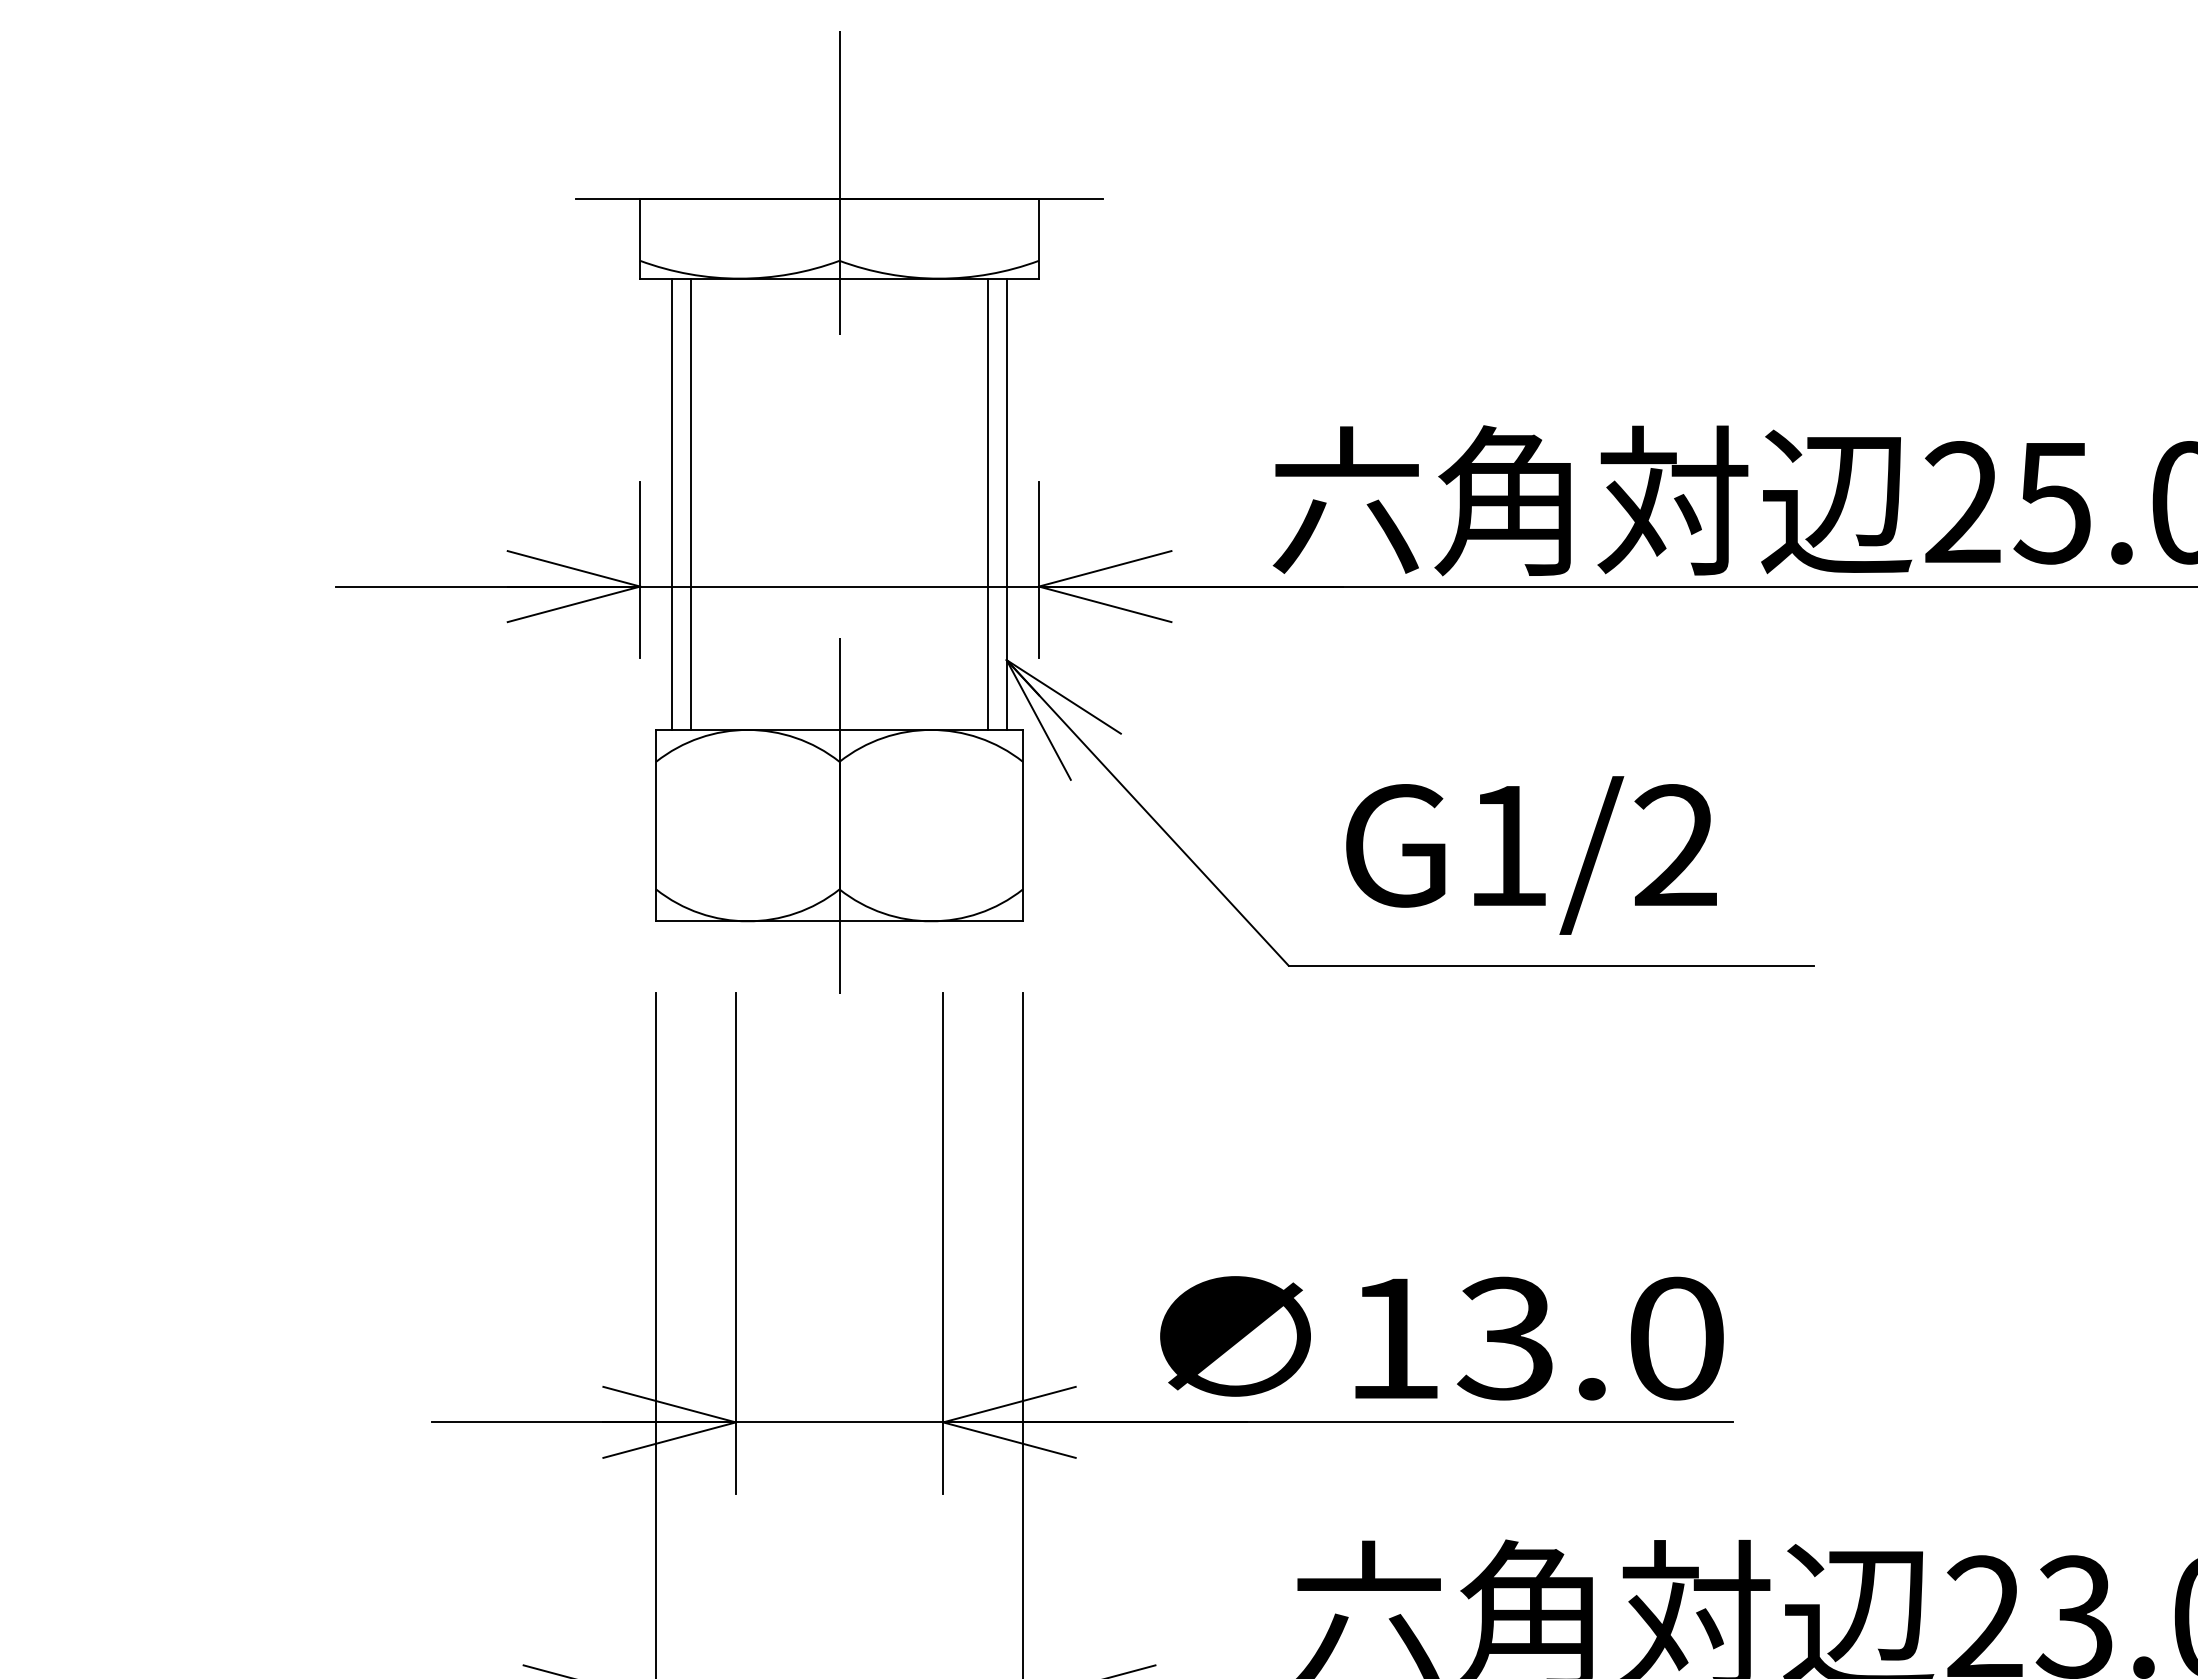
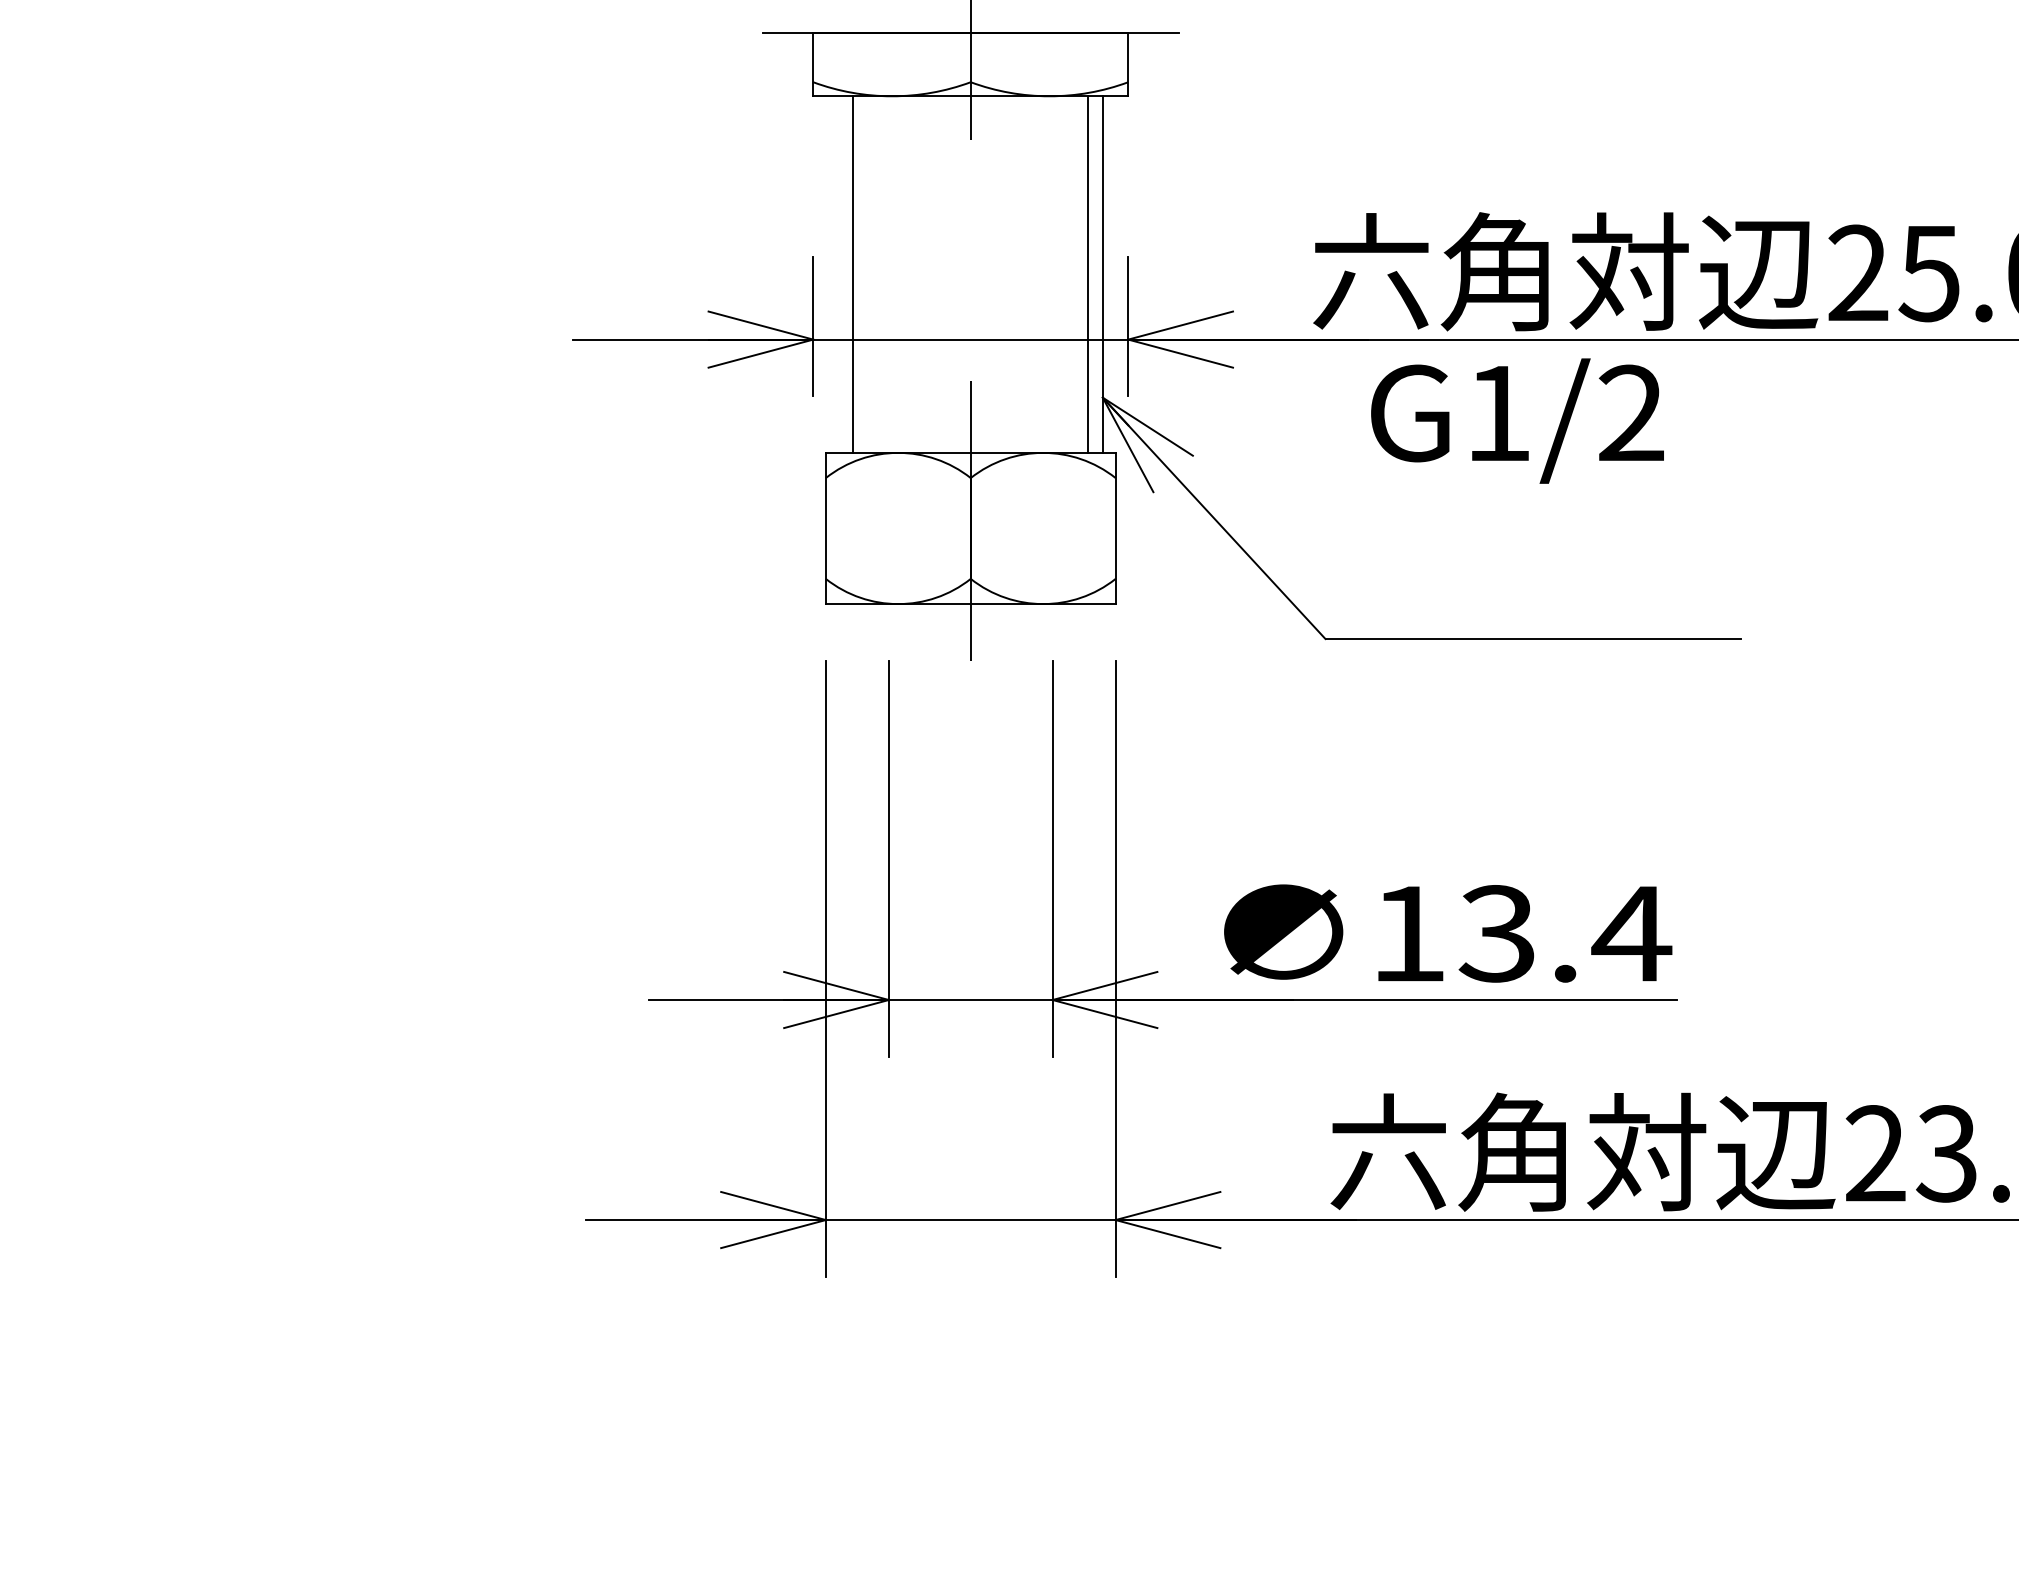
line: (672, 504) -> (838, 274), removed
text: (1531, 854) -> (1517, 420), moved
text: (1675, 1338) -> (1631, 933), 13.0 -> 13.4

